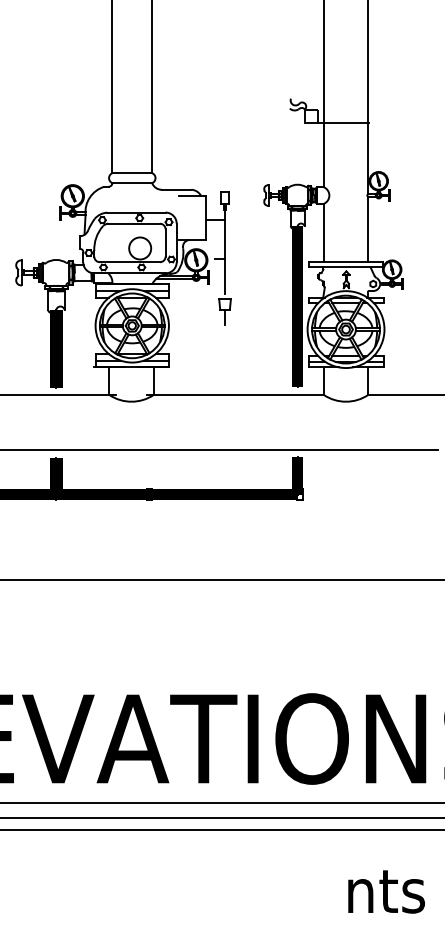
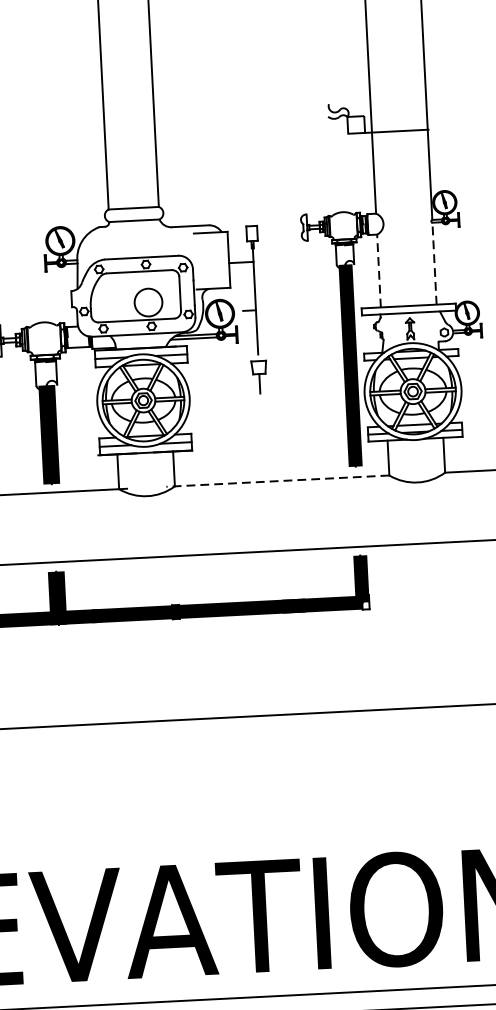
line: (368, 229) -> (434, 264), solid -> dashed
line: (323, 232) -> (378, 270), solid -> dashed
line: (234, 395) -> (276, 481), solid -> dashed

